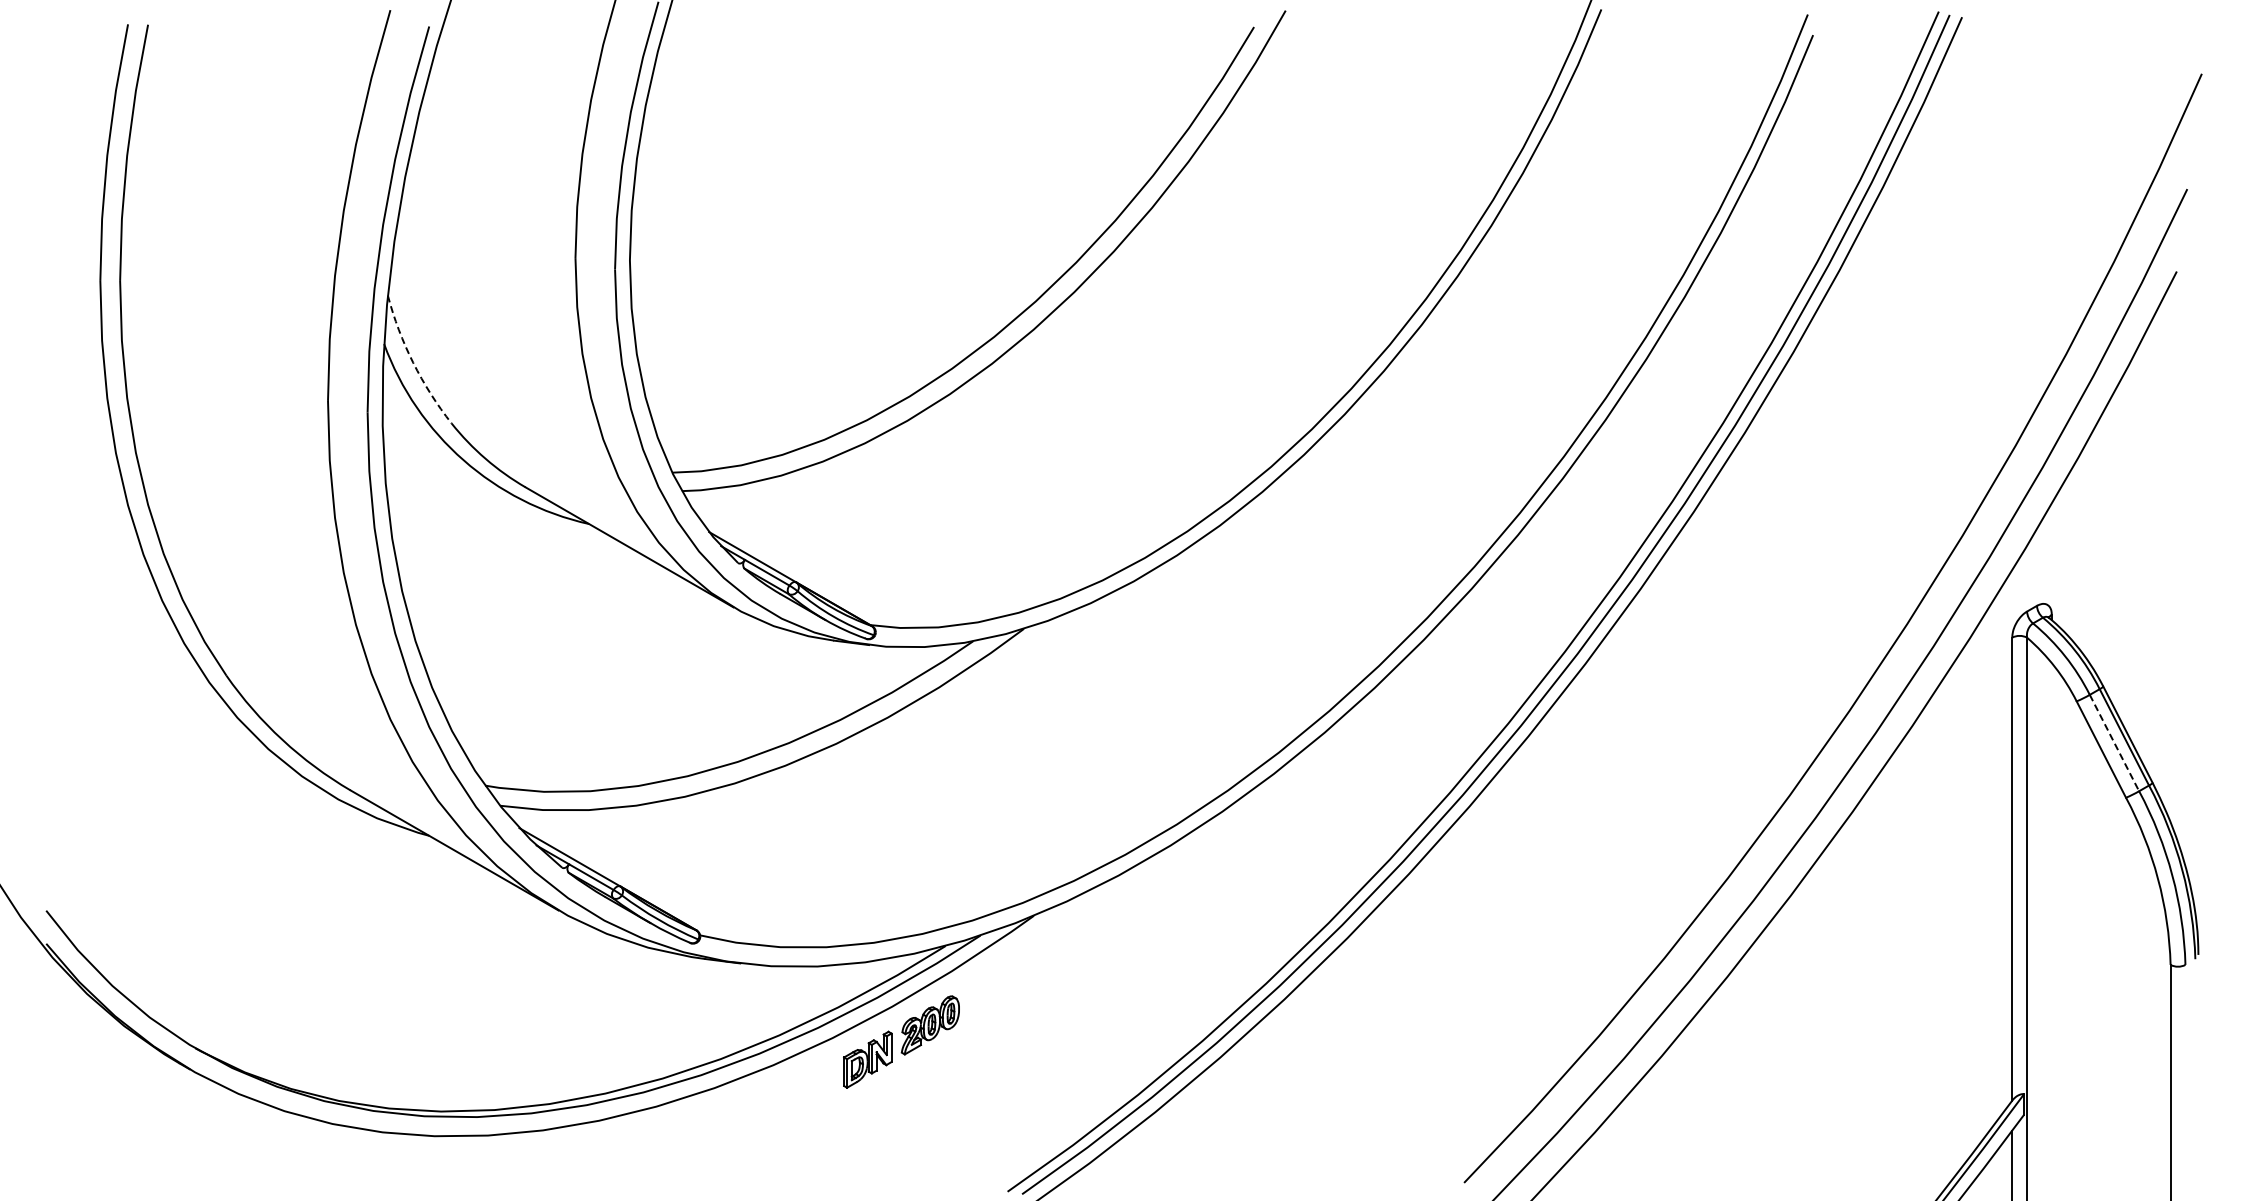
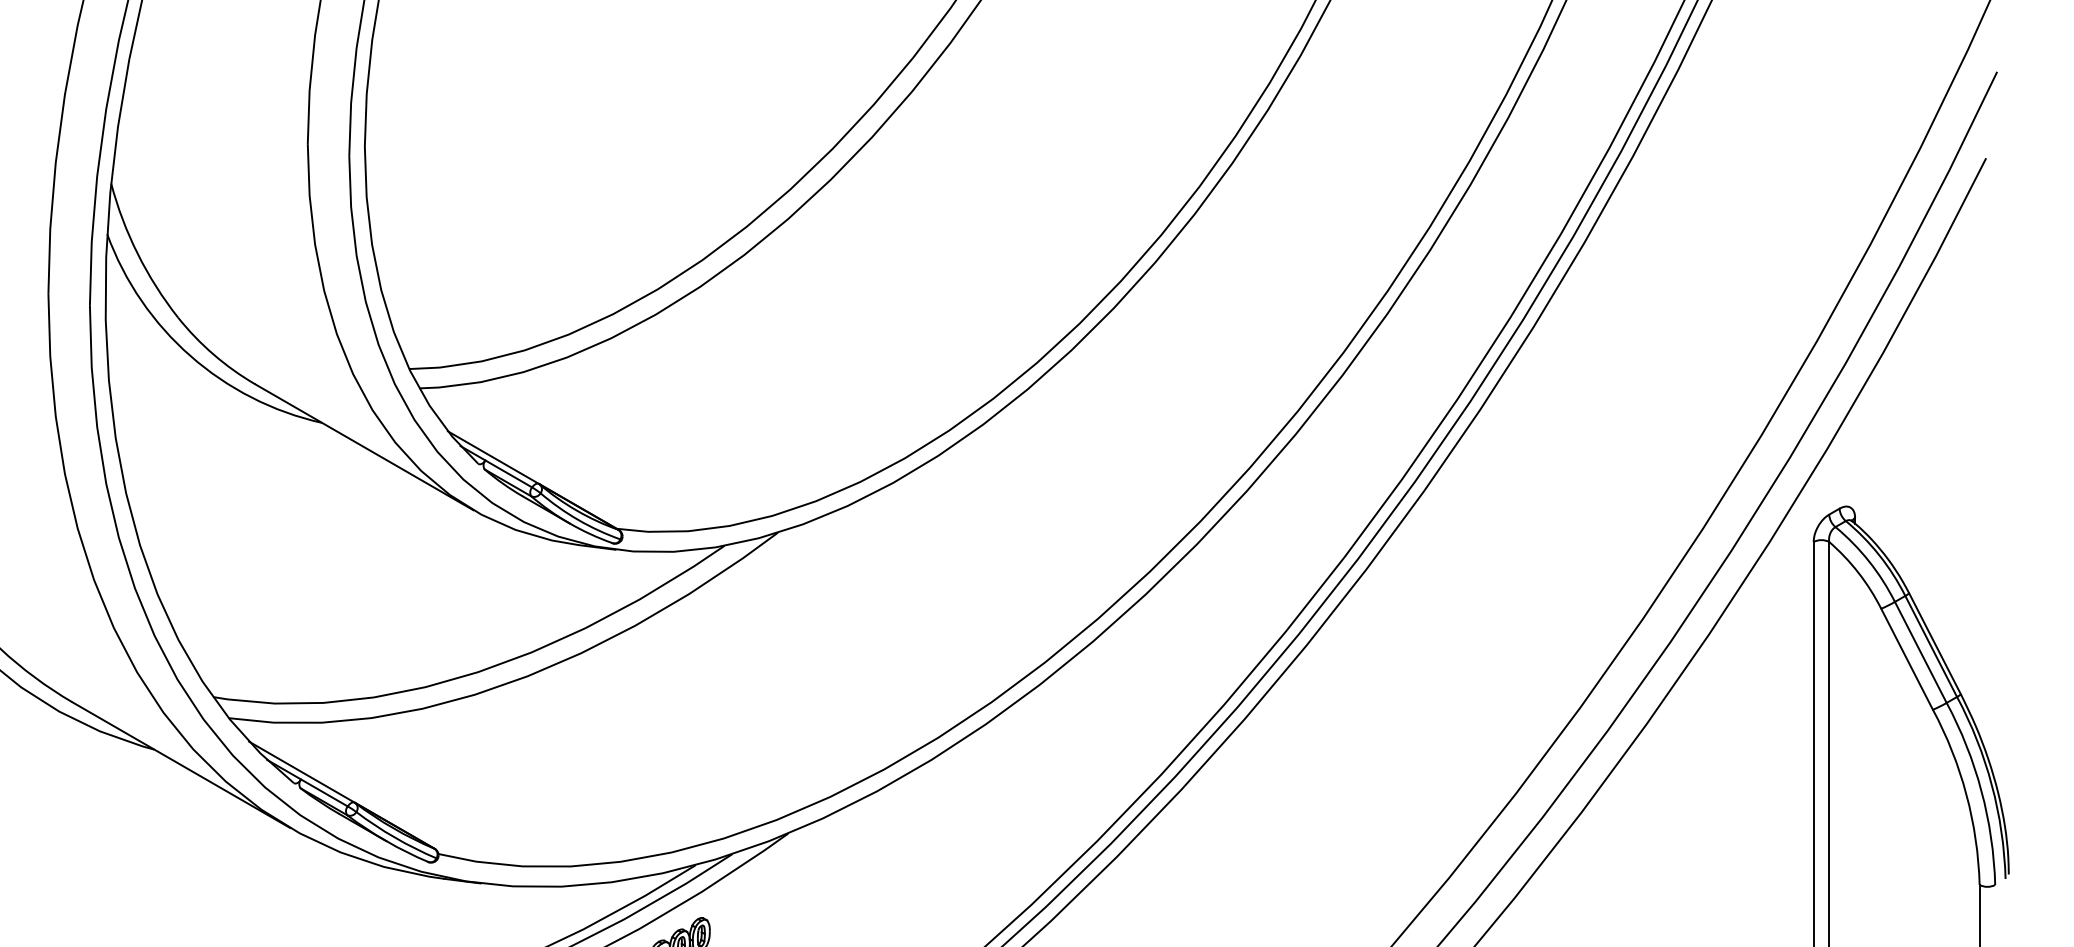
arc: (413, 362) -> (138, 253), dashed -> solid
line: (2114, 743) -> (1920, 652), dashed -> solid

